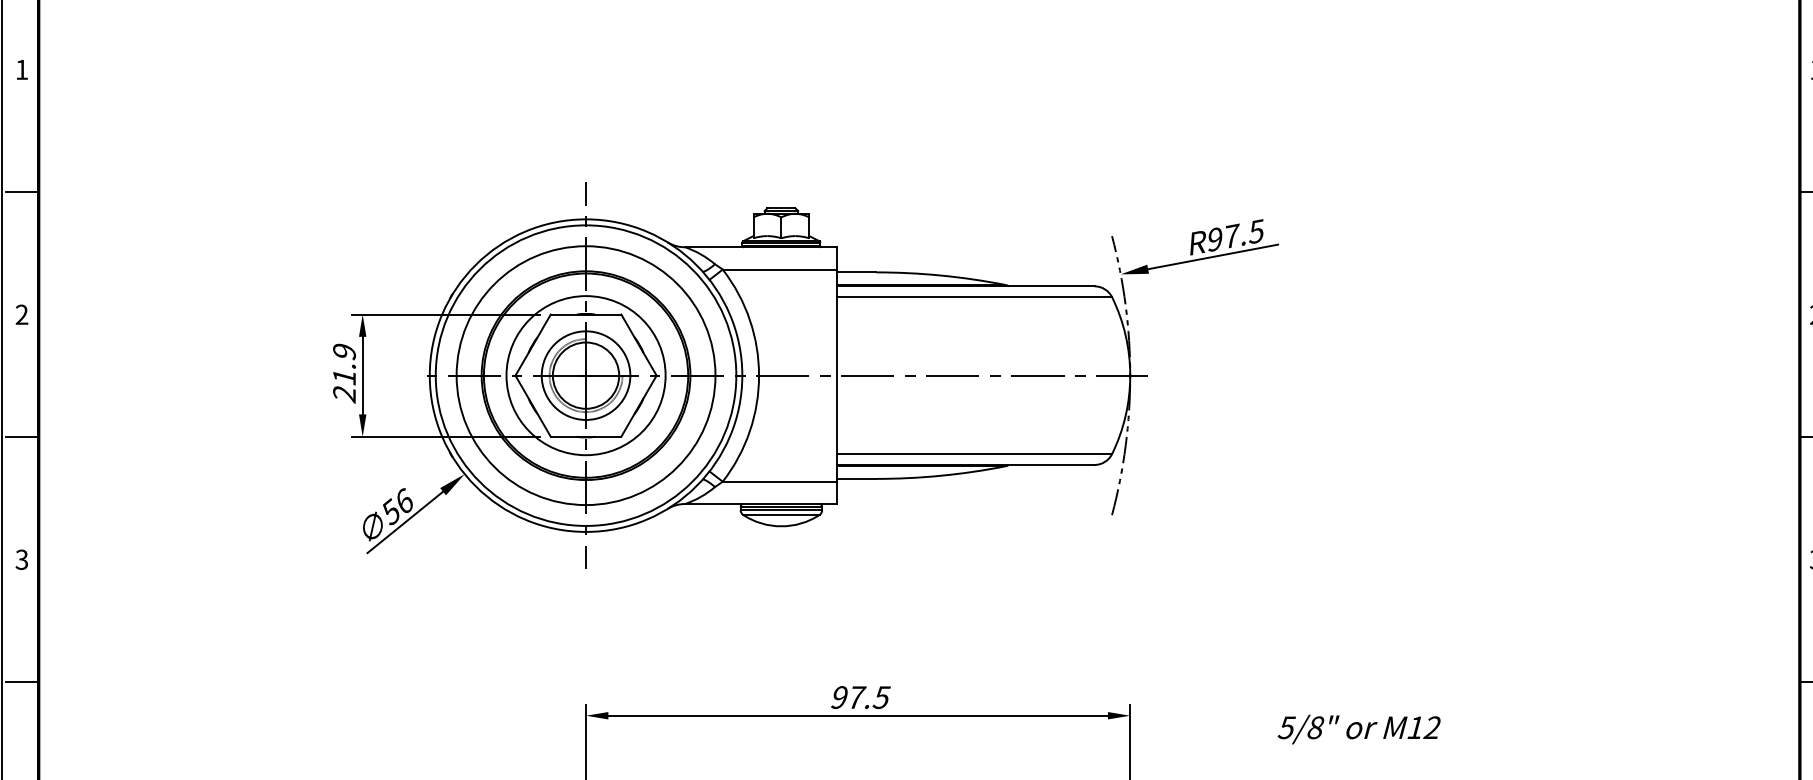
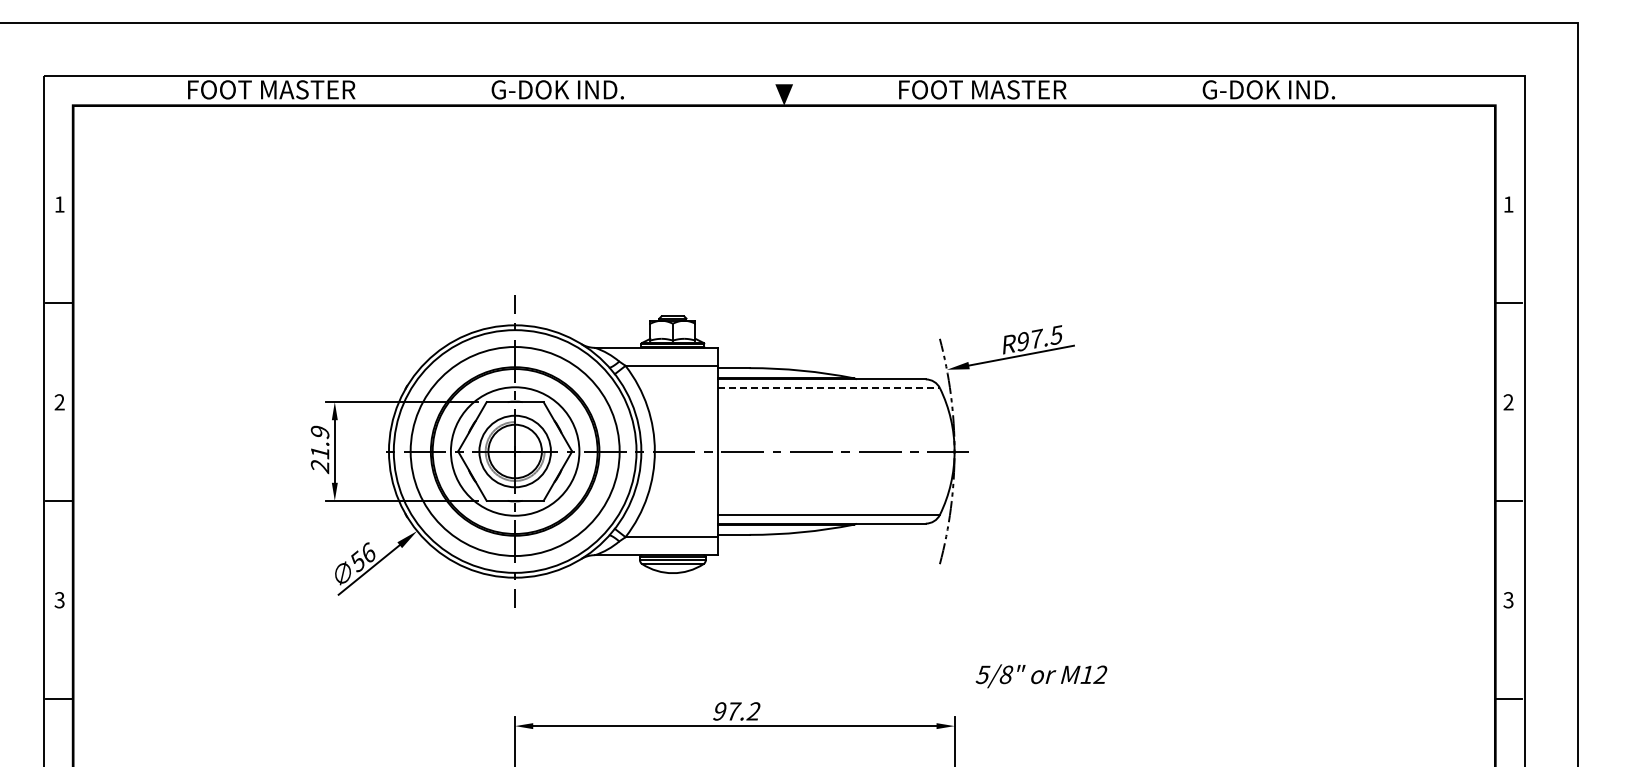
line: (974, 297) -> (828, 388), solid -> dashed
text: (881, 697) -> (753, 711), 97.5 -> 97.2
text: (1359, 729) -> (1041, 676), moved

